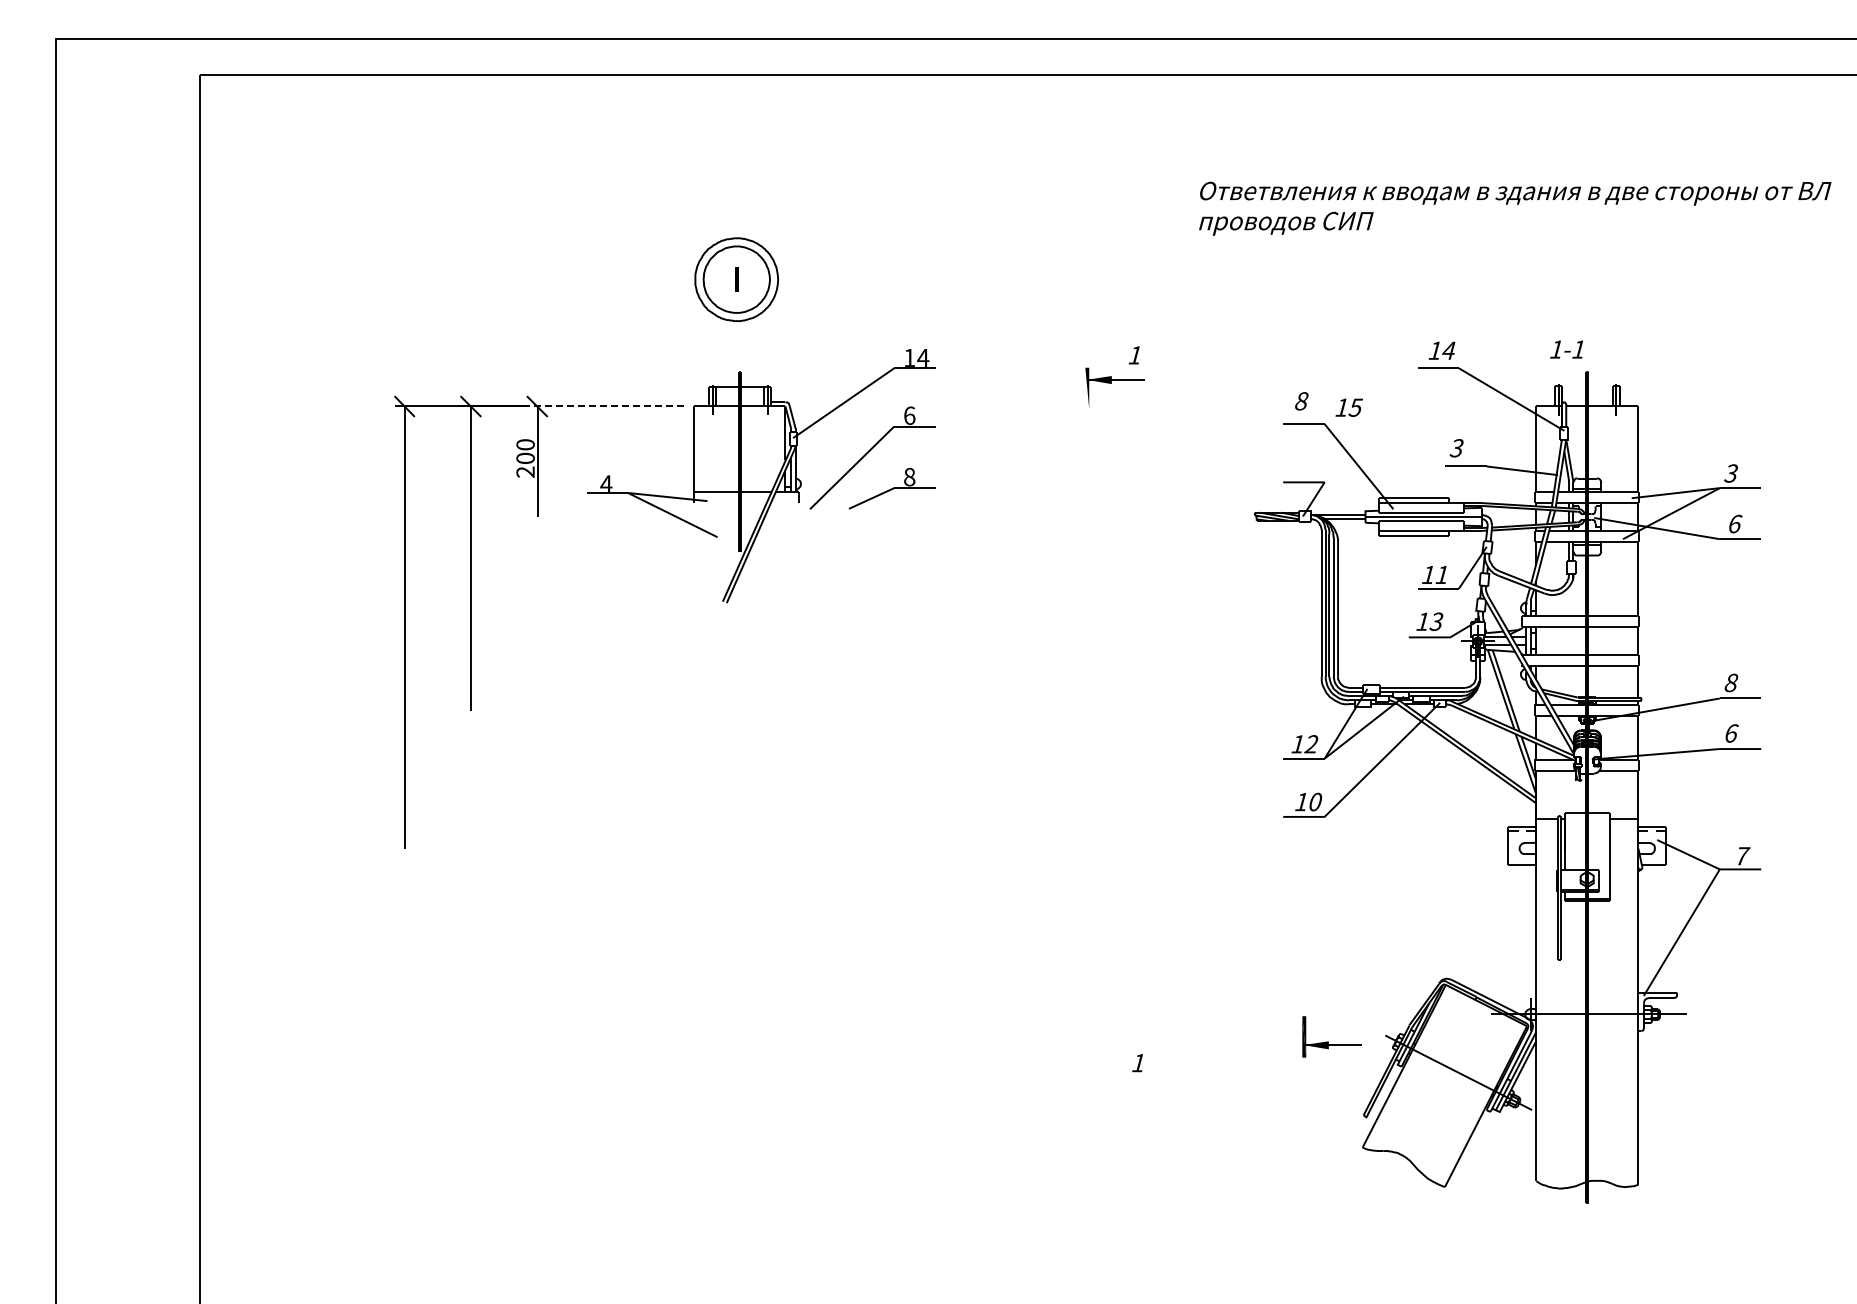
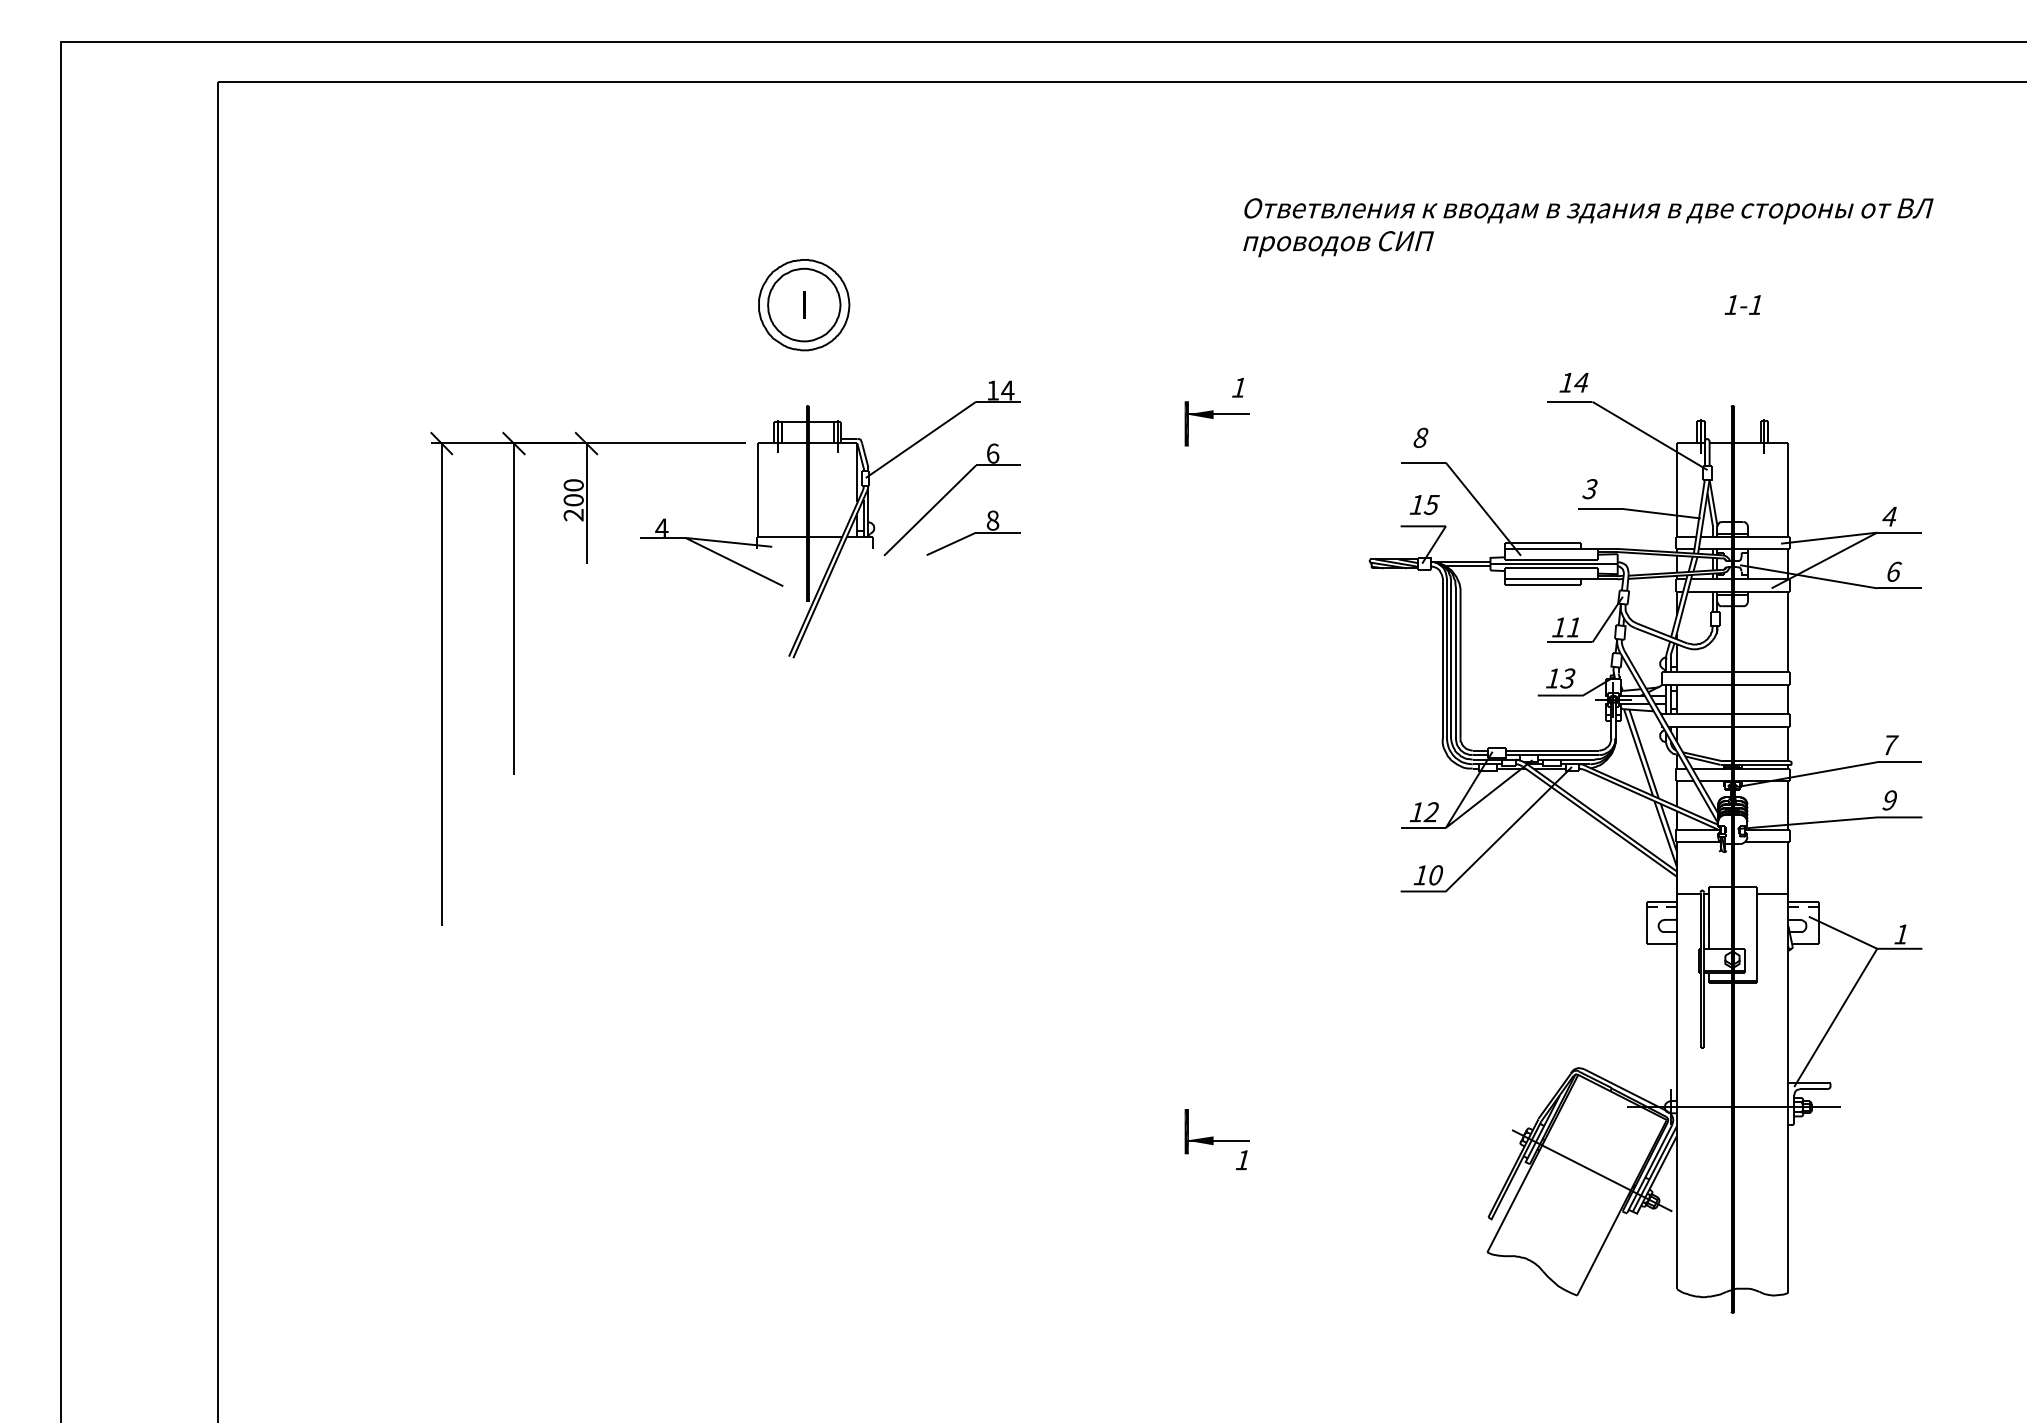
text: (1515, 208) -> (1588, 227), moved
text: (1566, 349) -> (1742, 304), moved
fill: (1087, 388) -> (1187, 423), added
line: (604, 406) -> (659, 443), dashed -> solid
text: (1348, 407) -> (1423, 504), moved
text: (1730, 473) -> (1888, 516), 3 -> 4
text: (1731, 682) -> (1889, 744), 8 -> 7
text: (1731, 733) -> (1889, 800), 6 -> 9
text: (1742, 856) -> (1901, 934), 7 -> 1
part: (1331, 1036) -> (1216, 1131), moved

